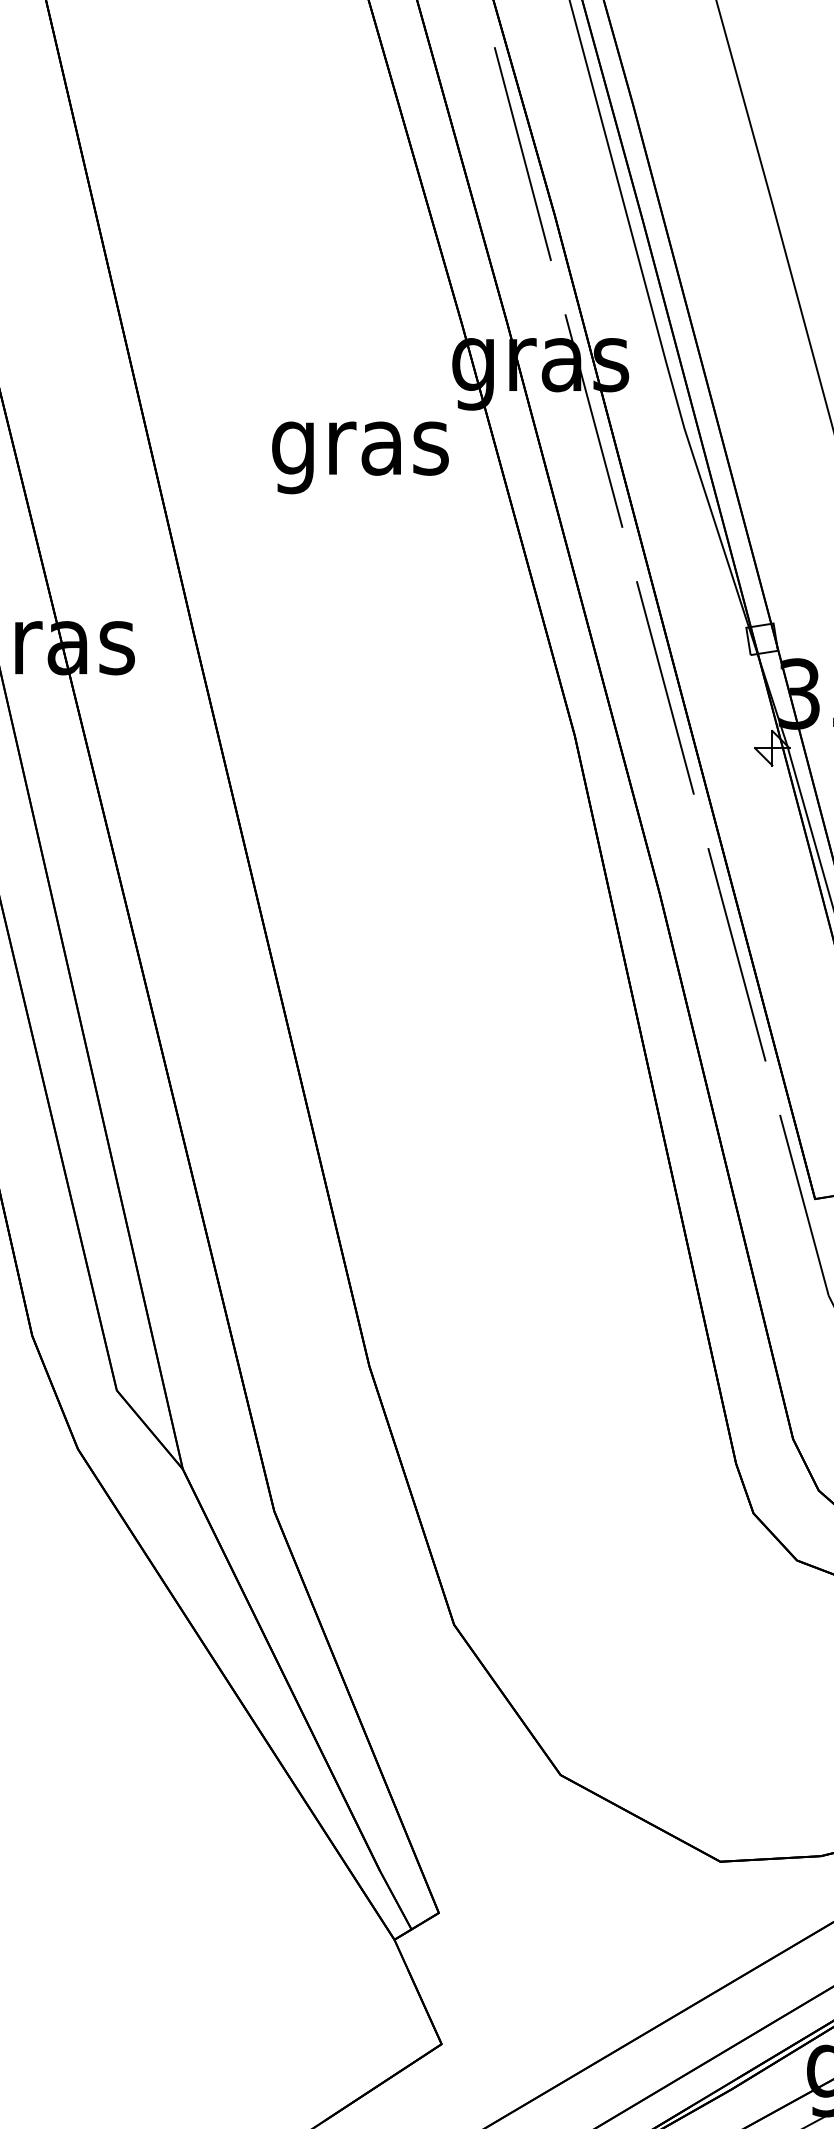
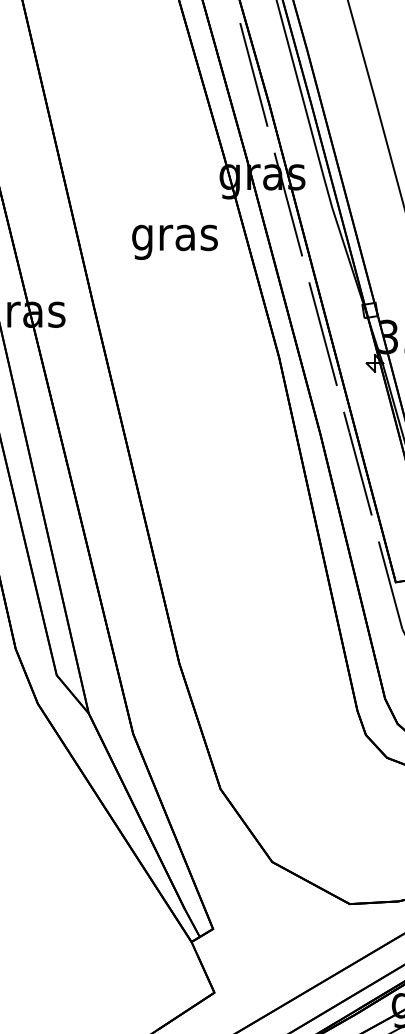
text: (359, 455) -> (174, 241), moved

